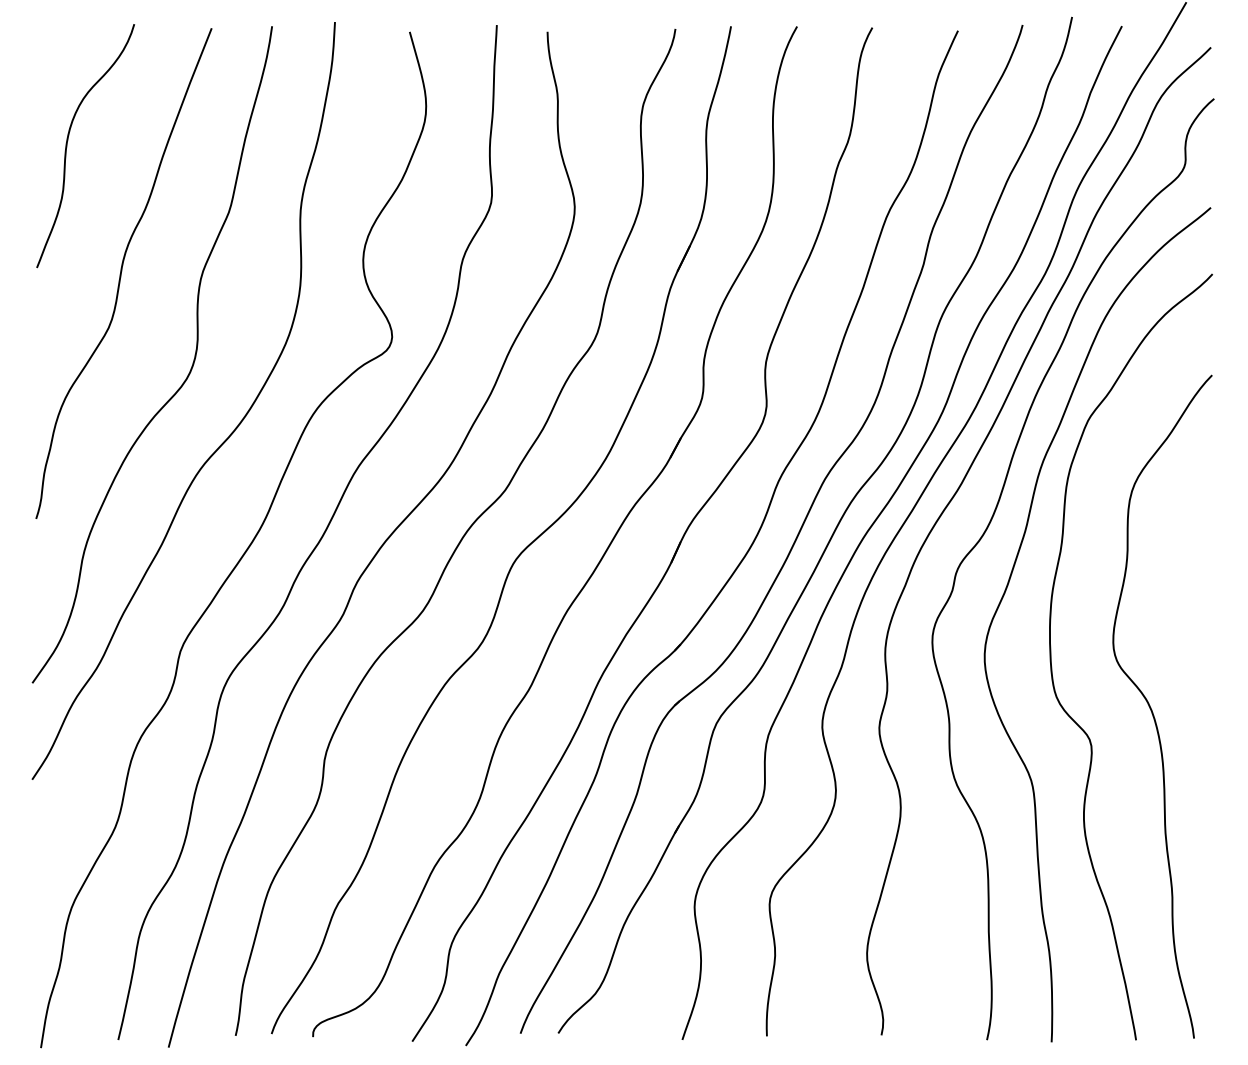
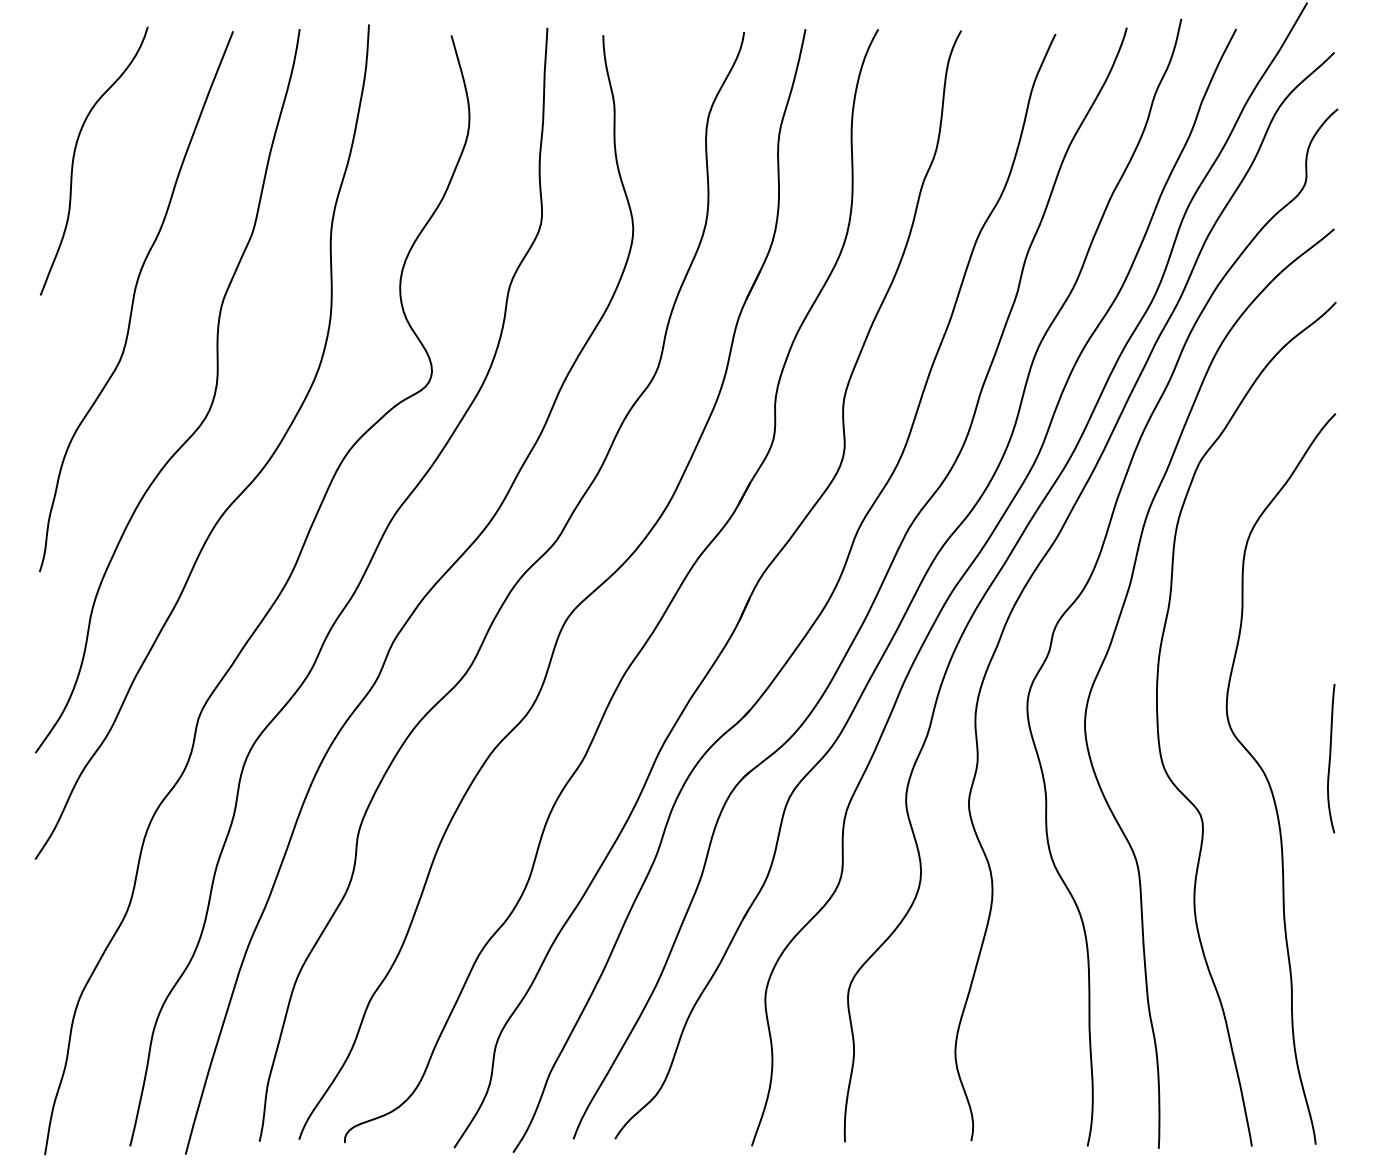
curve: (1207, 688) -> (1330, 758), added

